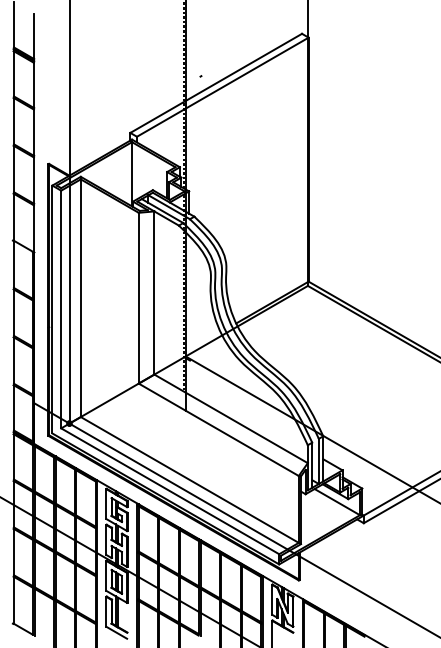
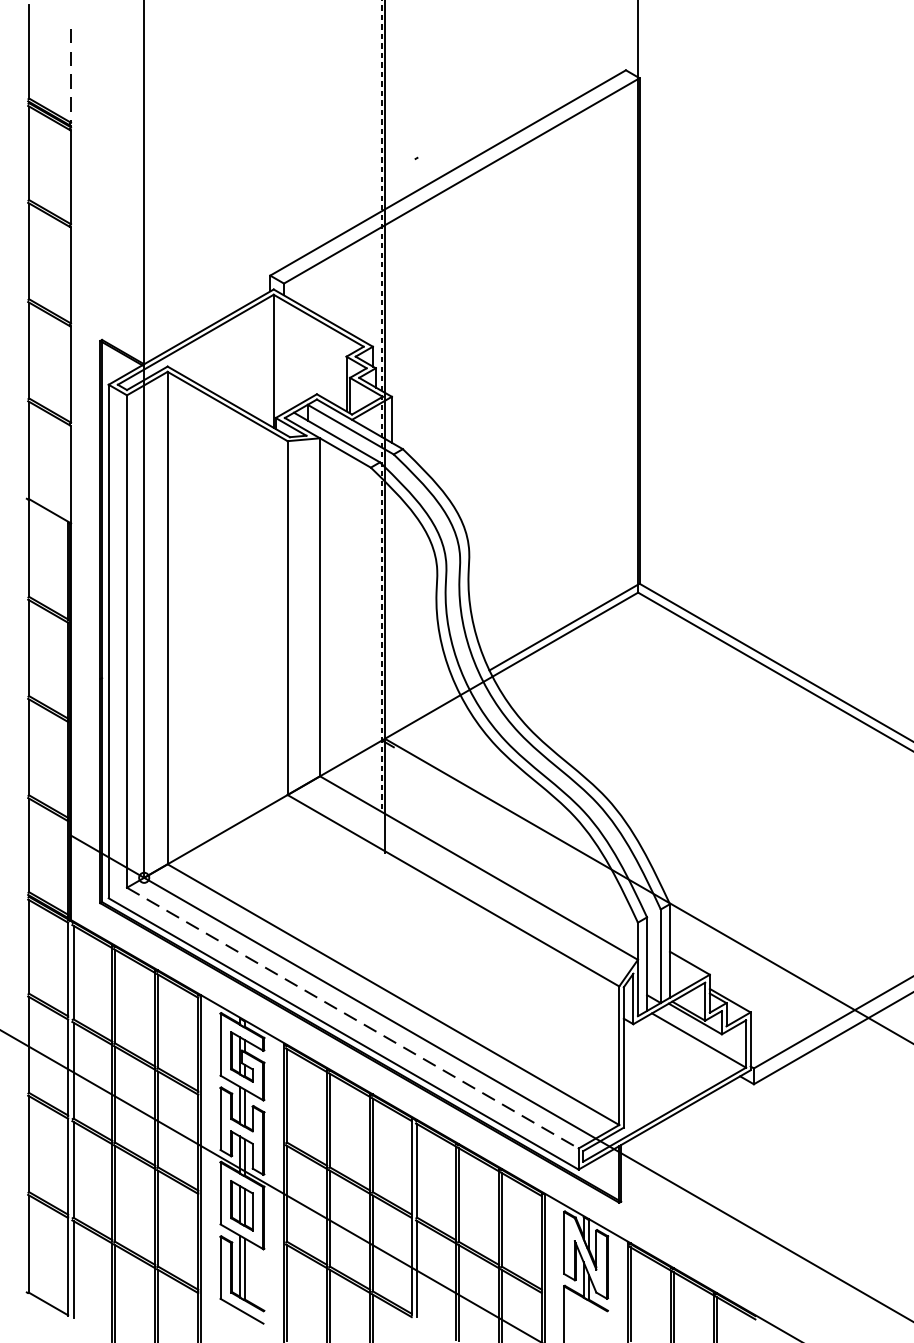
line: (34, 36) -> (71, 75), solid -> dashed
line: (170, 491) -> (353, 1018), solid -> dashed

